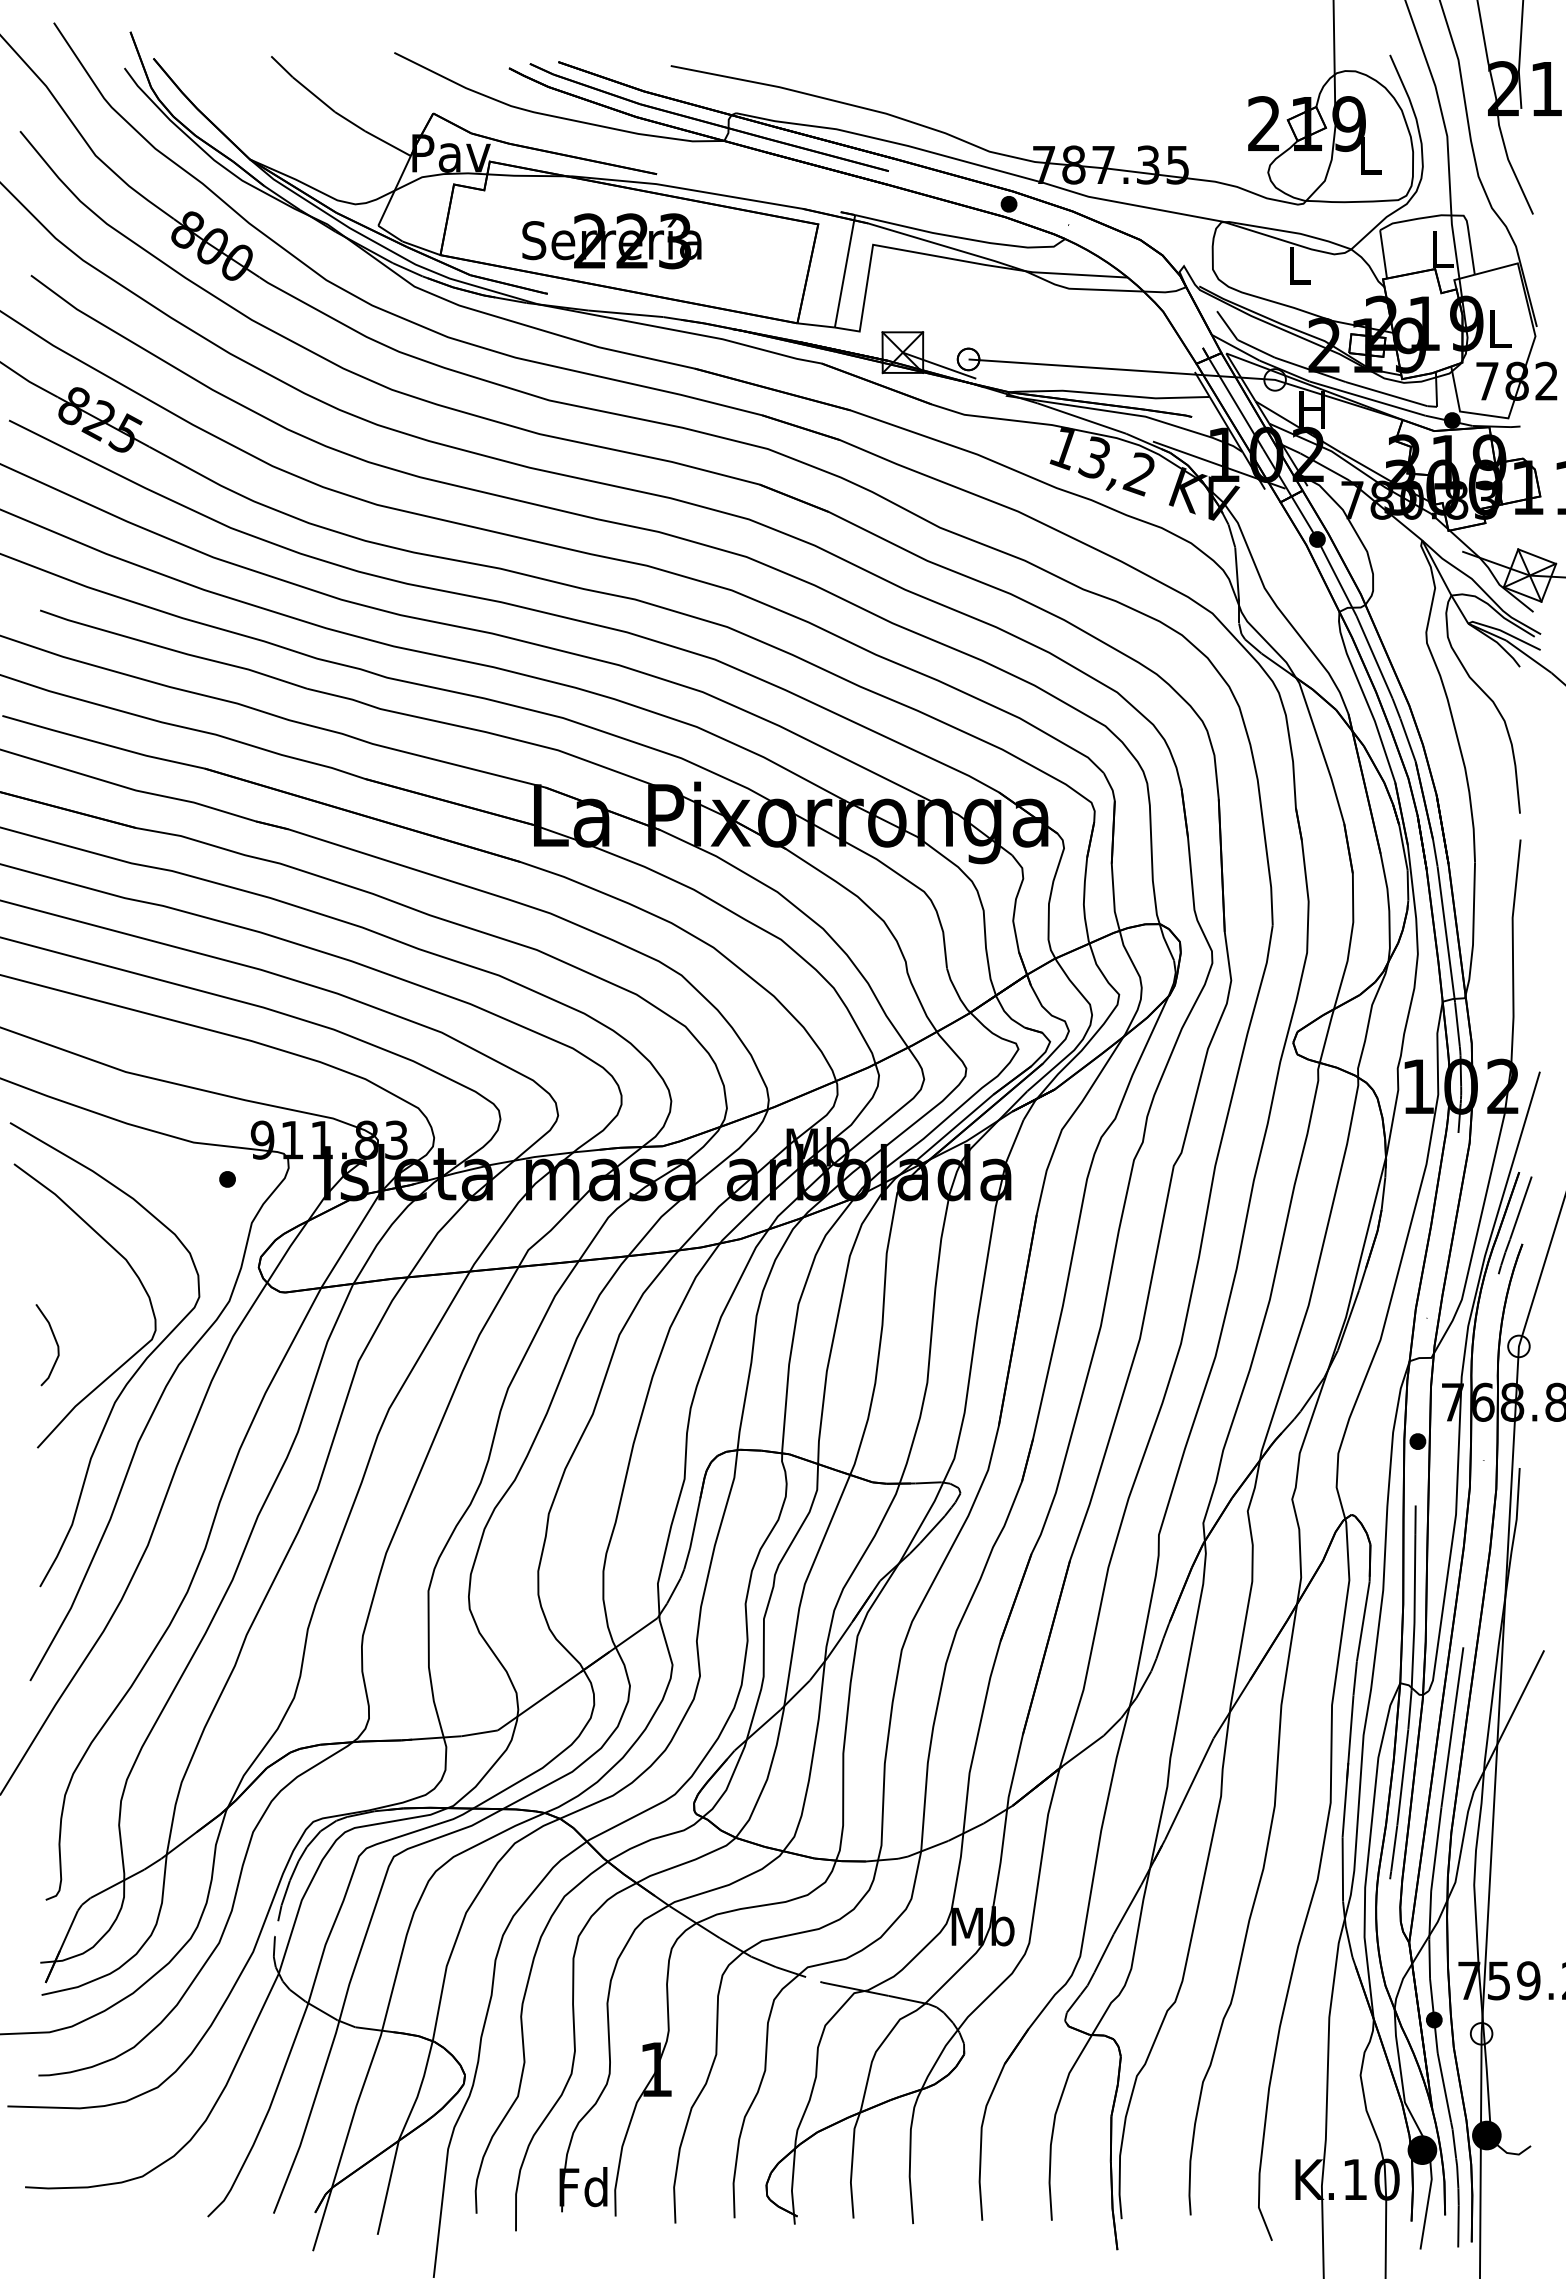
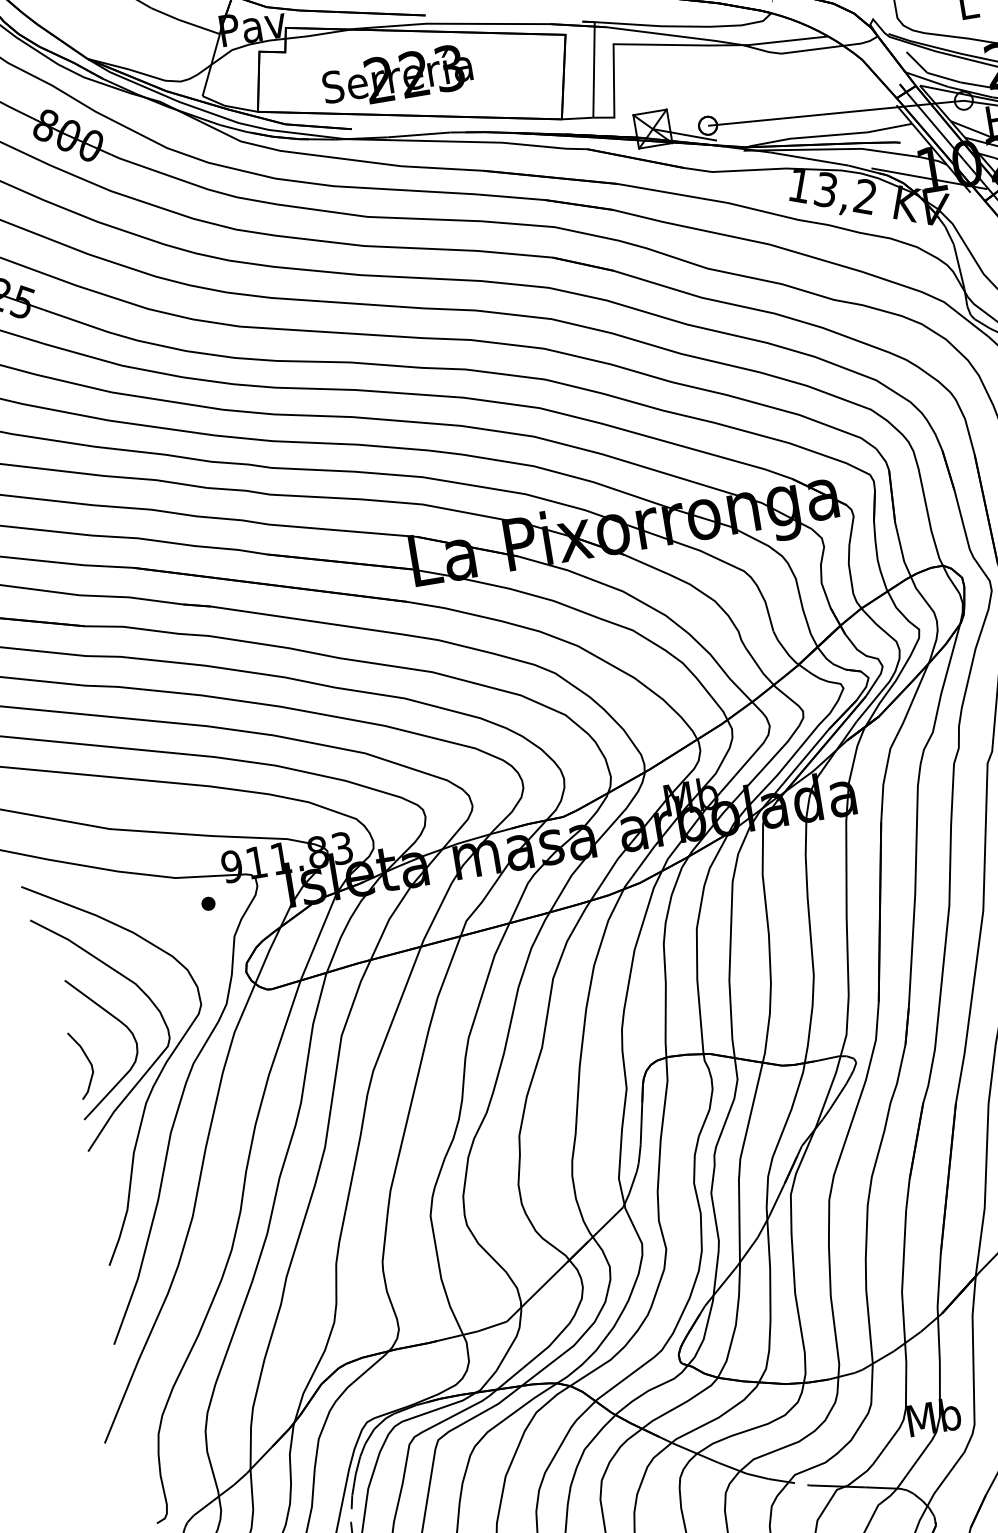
curve: (100, 1302) -> (120, 1022), added

